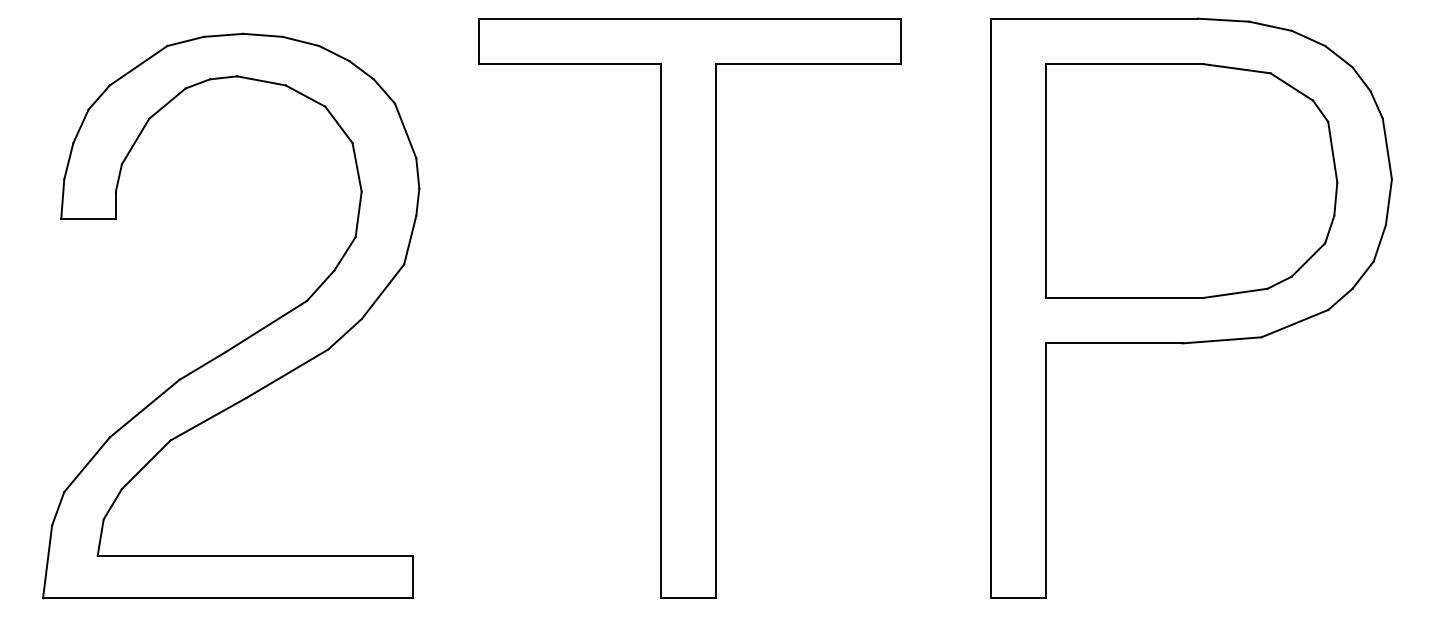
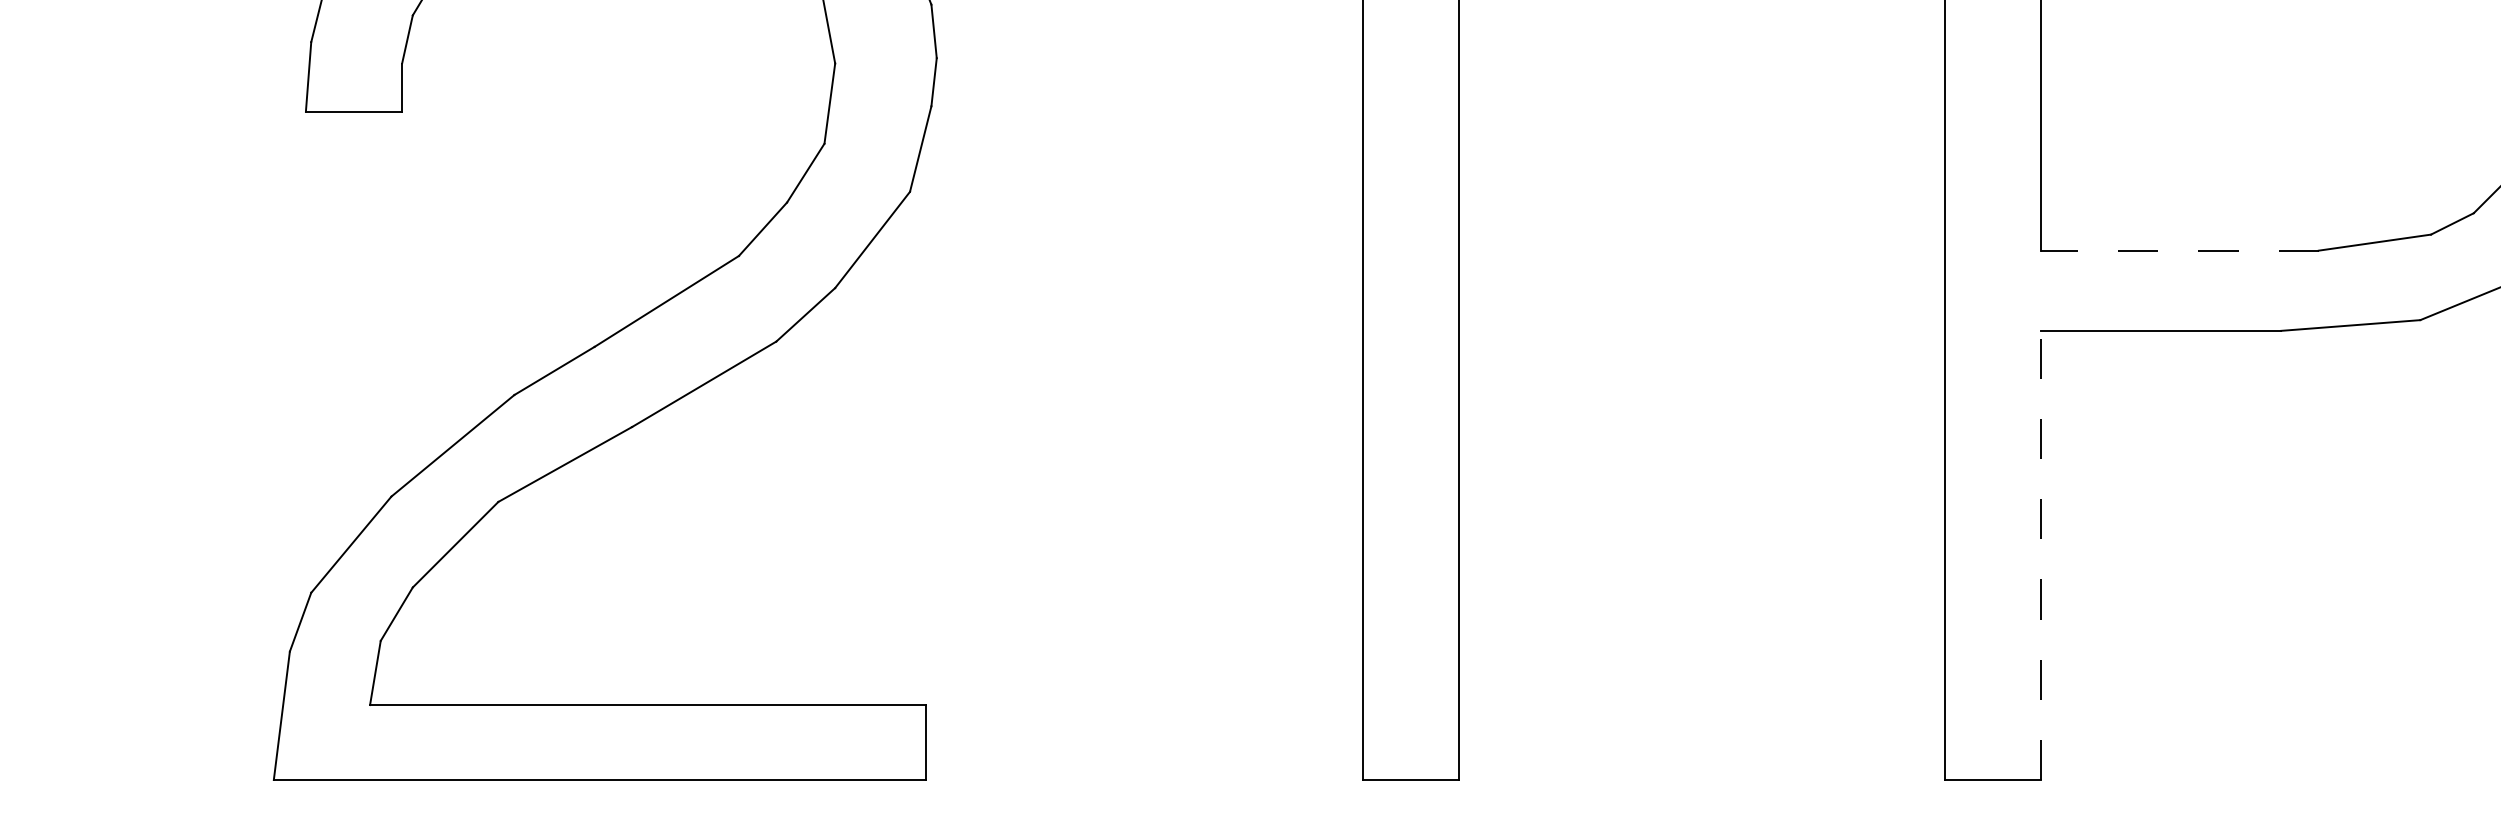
line: (1124, 297) -> (2179, 249), solid -> dashed
line: (1045, 470) -> (2039, 554), solid -> dashed

